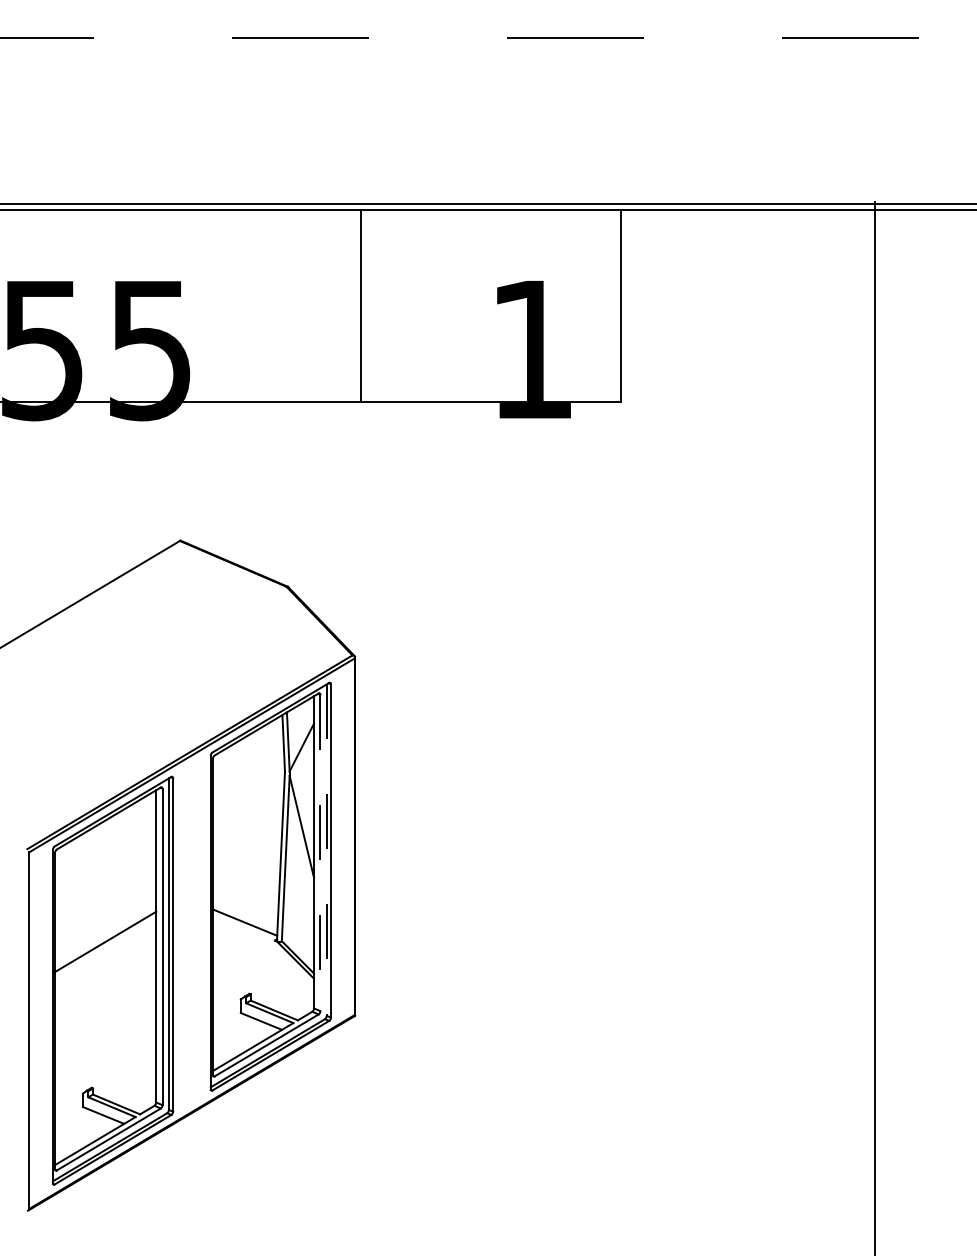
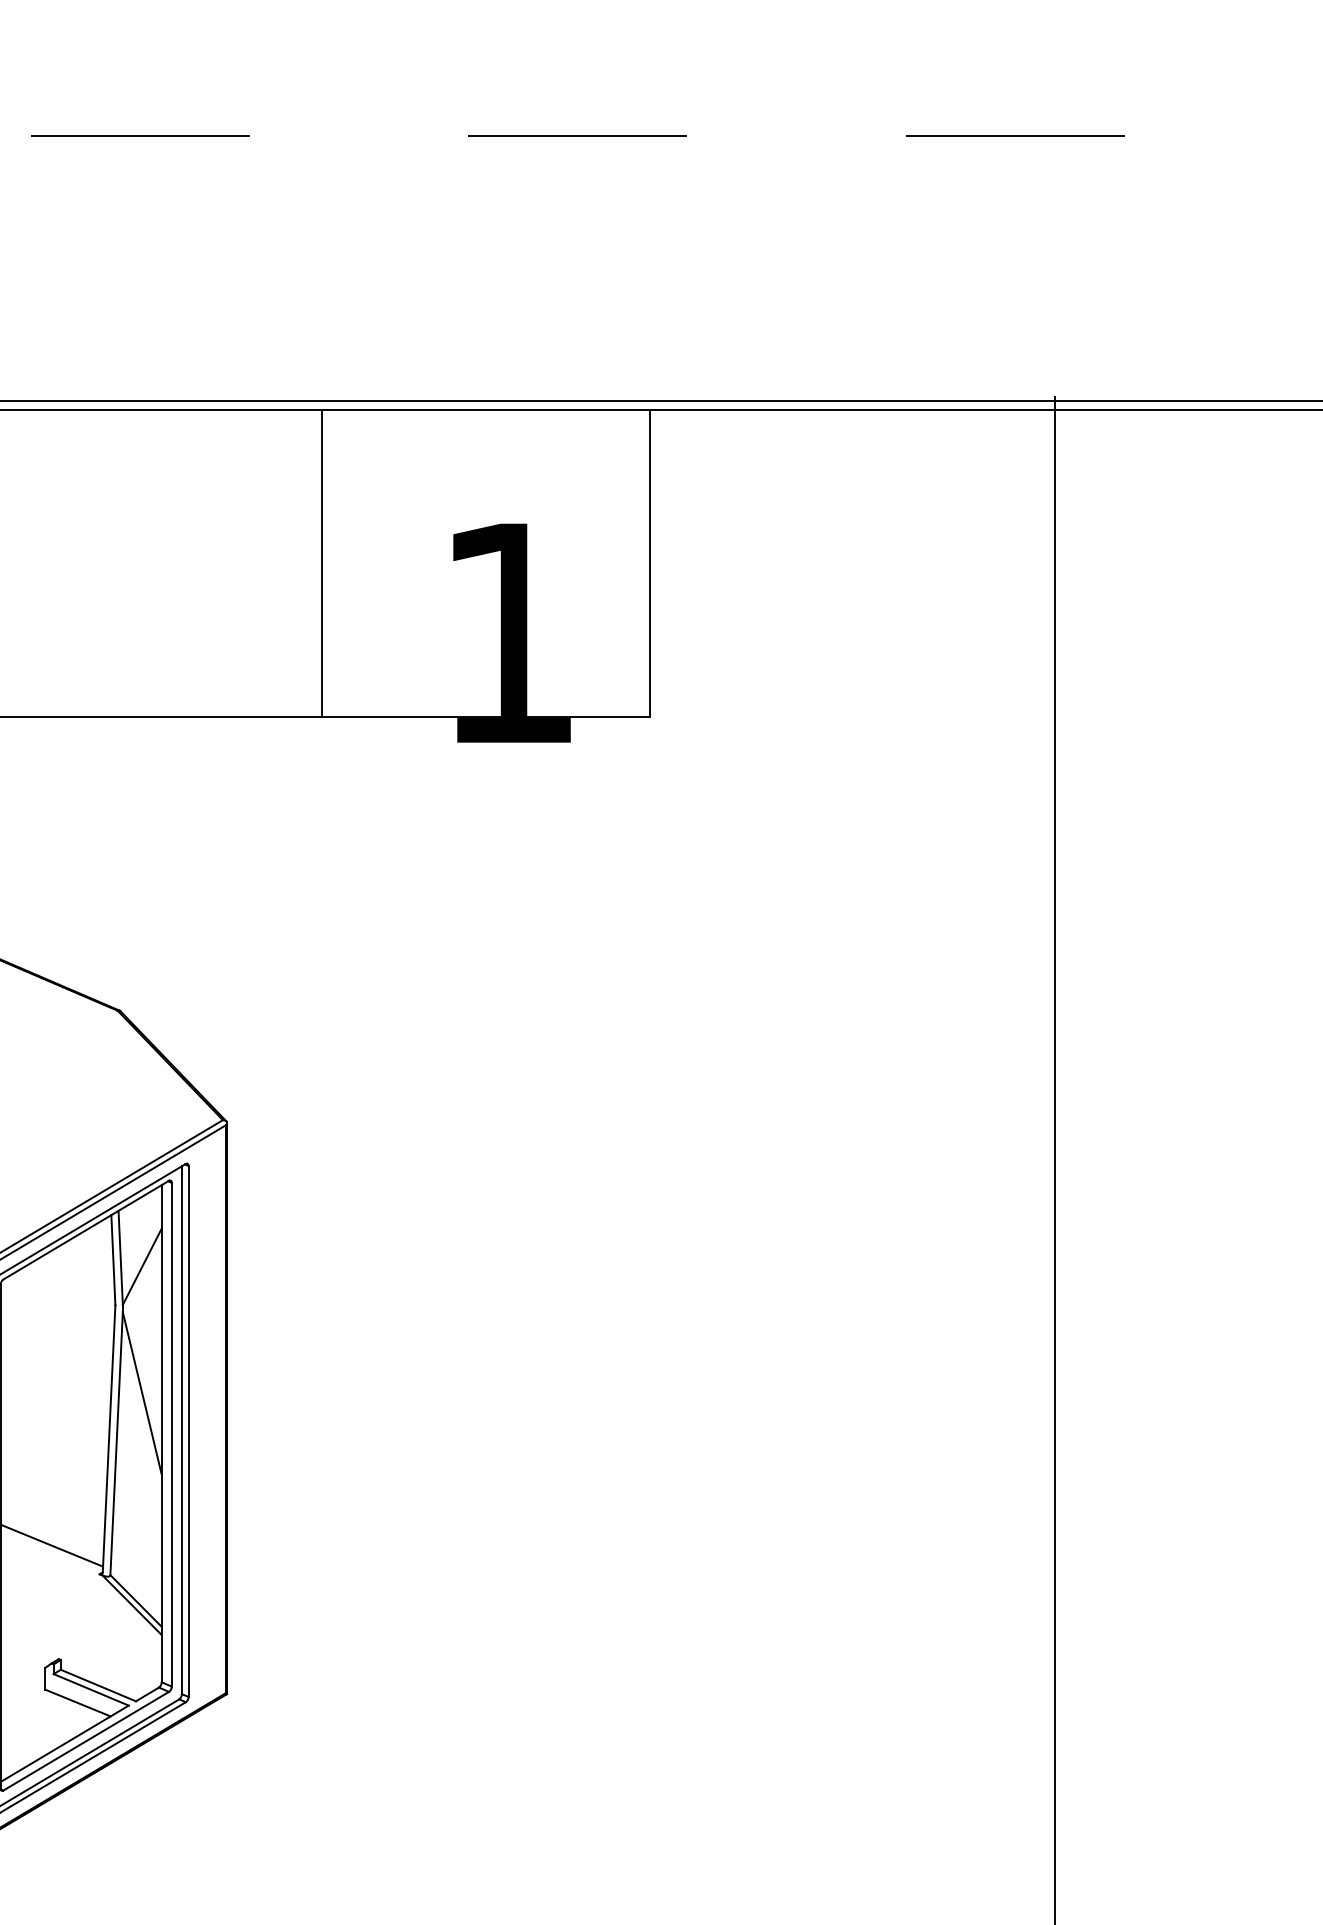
line: (360, 305) -> (321, 562), moved
line: (326, 850) -> (181, 1430), dashed -> solid
line: (320, 853) -> (171, 1435), dashed -> solid

